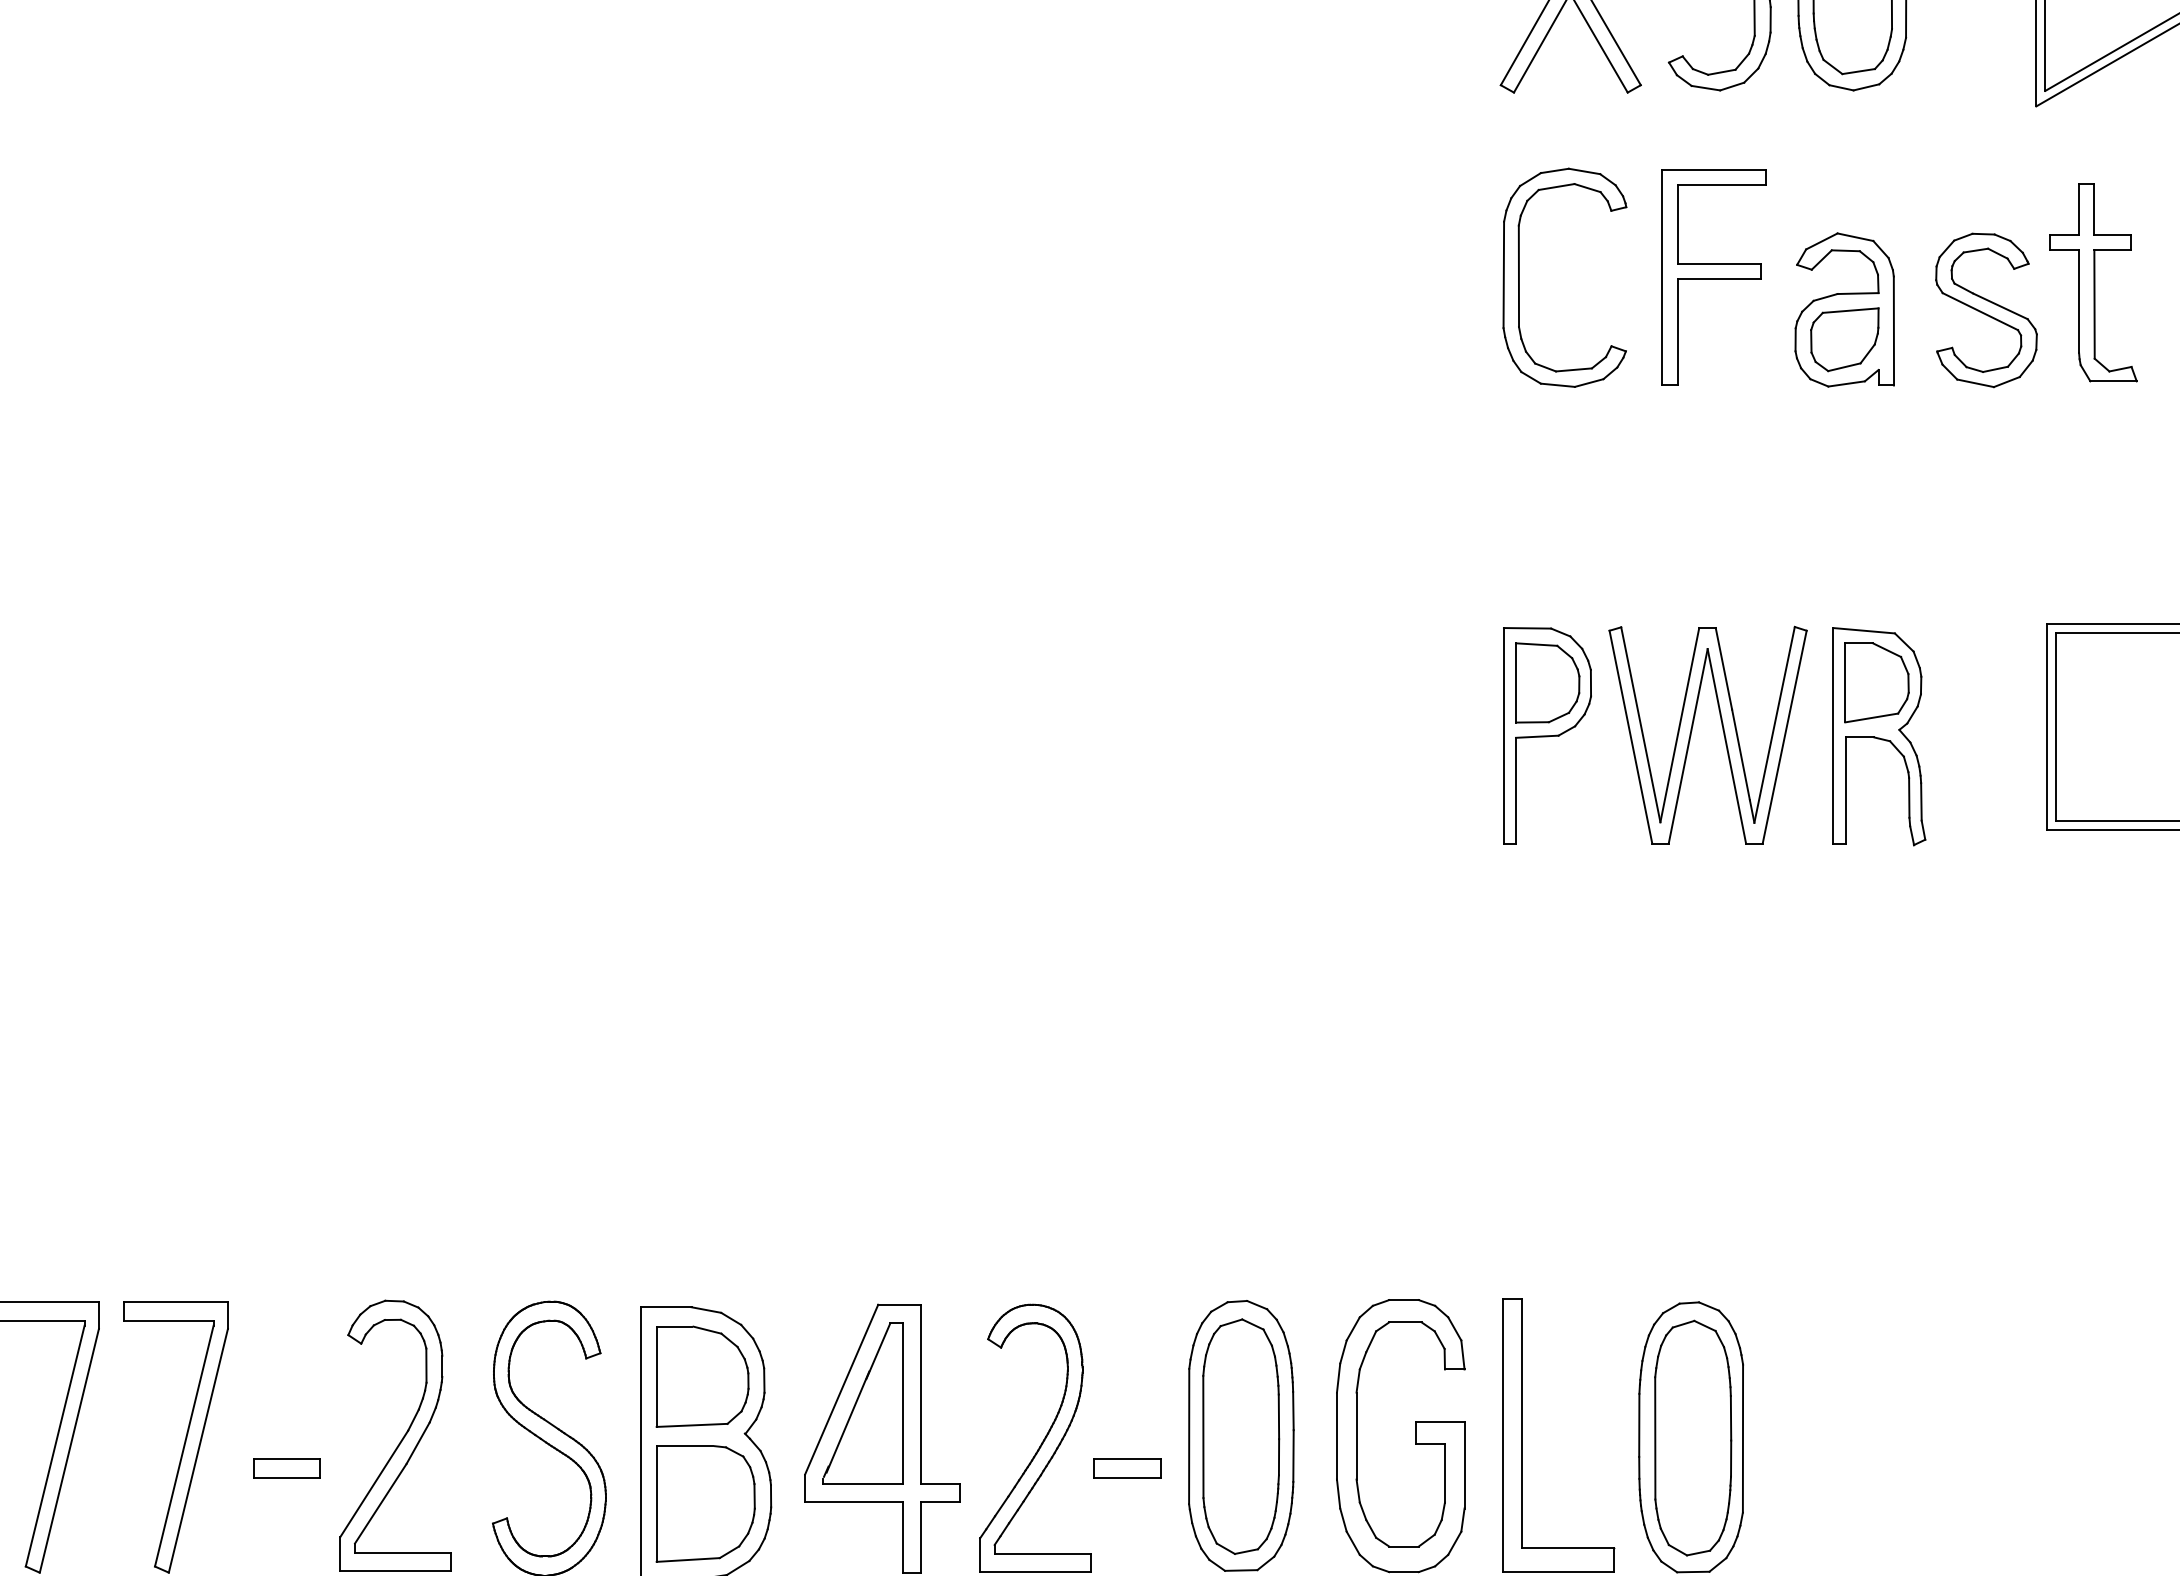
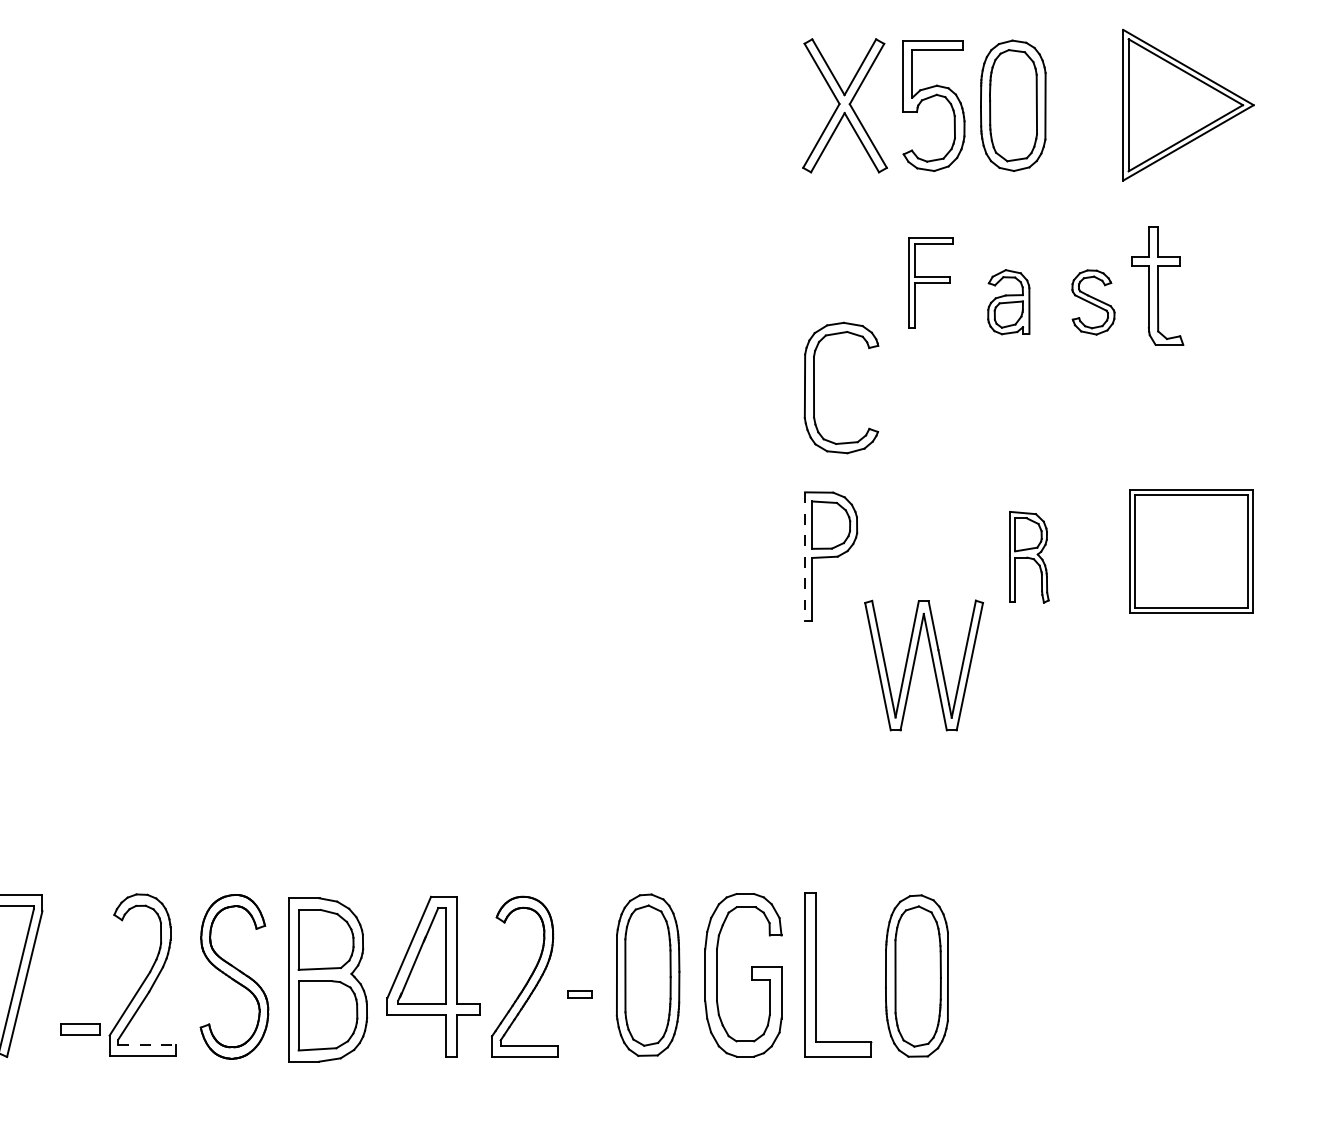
part: (1519, 276) -> (814, 387), moved
part: (1713, 276) -> (930, 282), size x0.7
part: (1844, 308) -> (1008, 301), size x0.7
part: (1986, 310) -> (1093, 302), size x0.7
part: (1722, 733) -> (932, 664), moved
line: (1504, 737) -> (805, 557), solid -> dashed
part: (1879, 737) -> (1029, 557), size x0.7
part: (286, 1468) -> (80, 1029), moved
part: (1126, 1468) -> (579, 994), size x0.6
line: (403, 1551) -> (147, 1044), solid -> dashed

